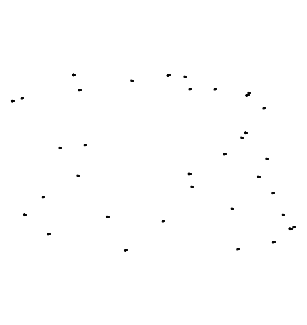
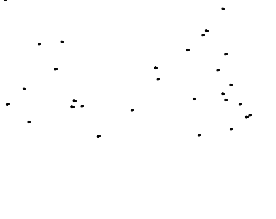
part: (265, 205) -> (224, 96), added
part: (97, 213) -> (73, 103), added

